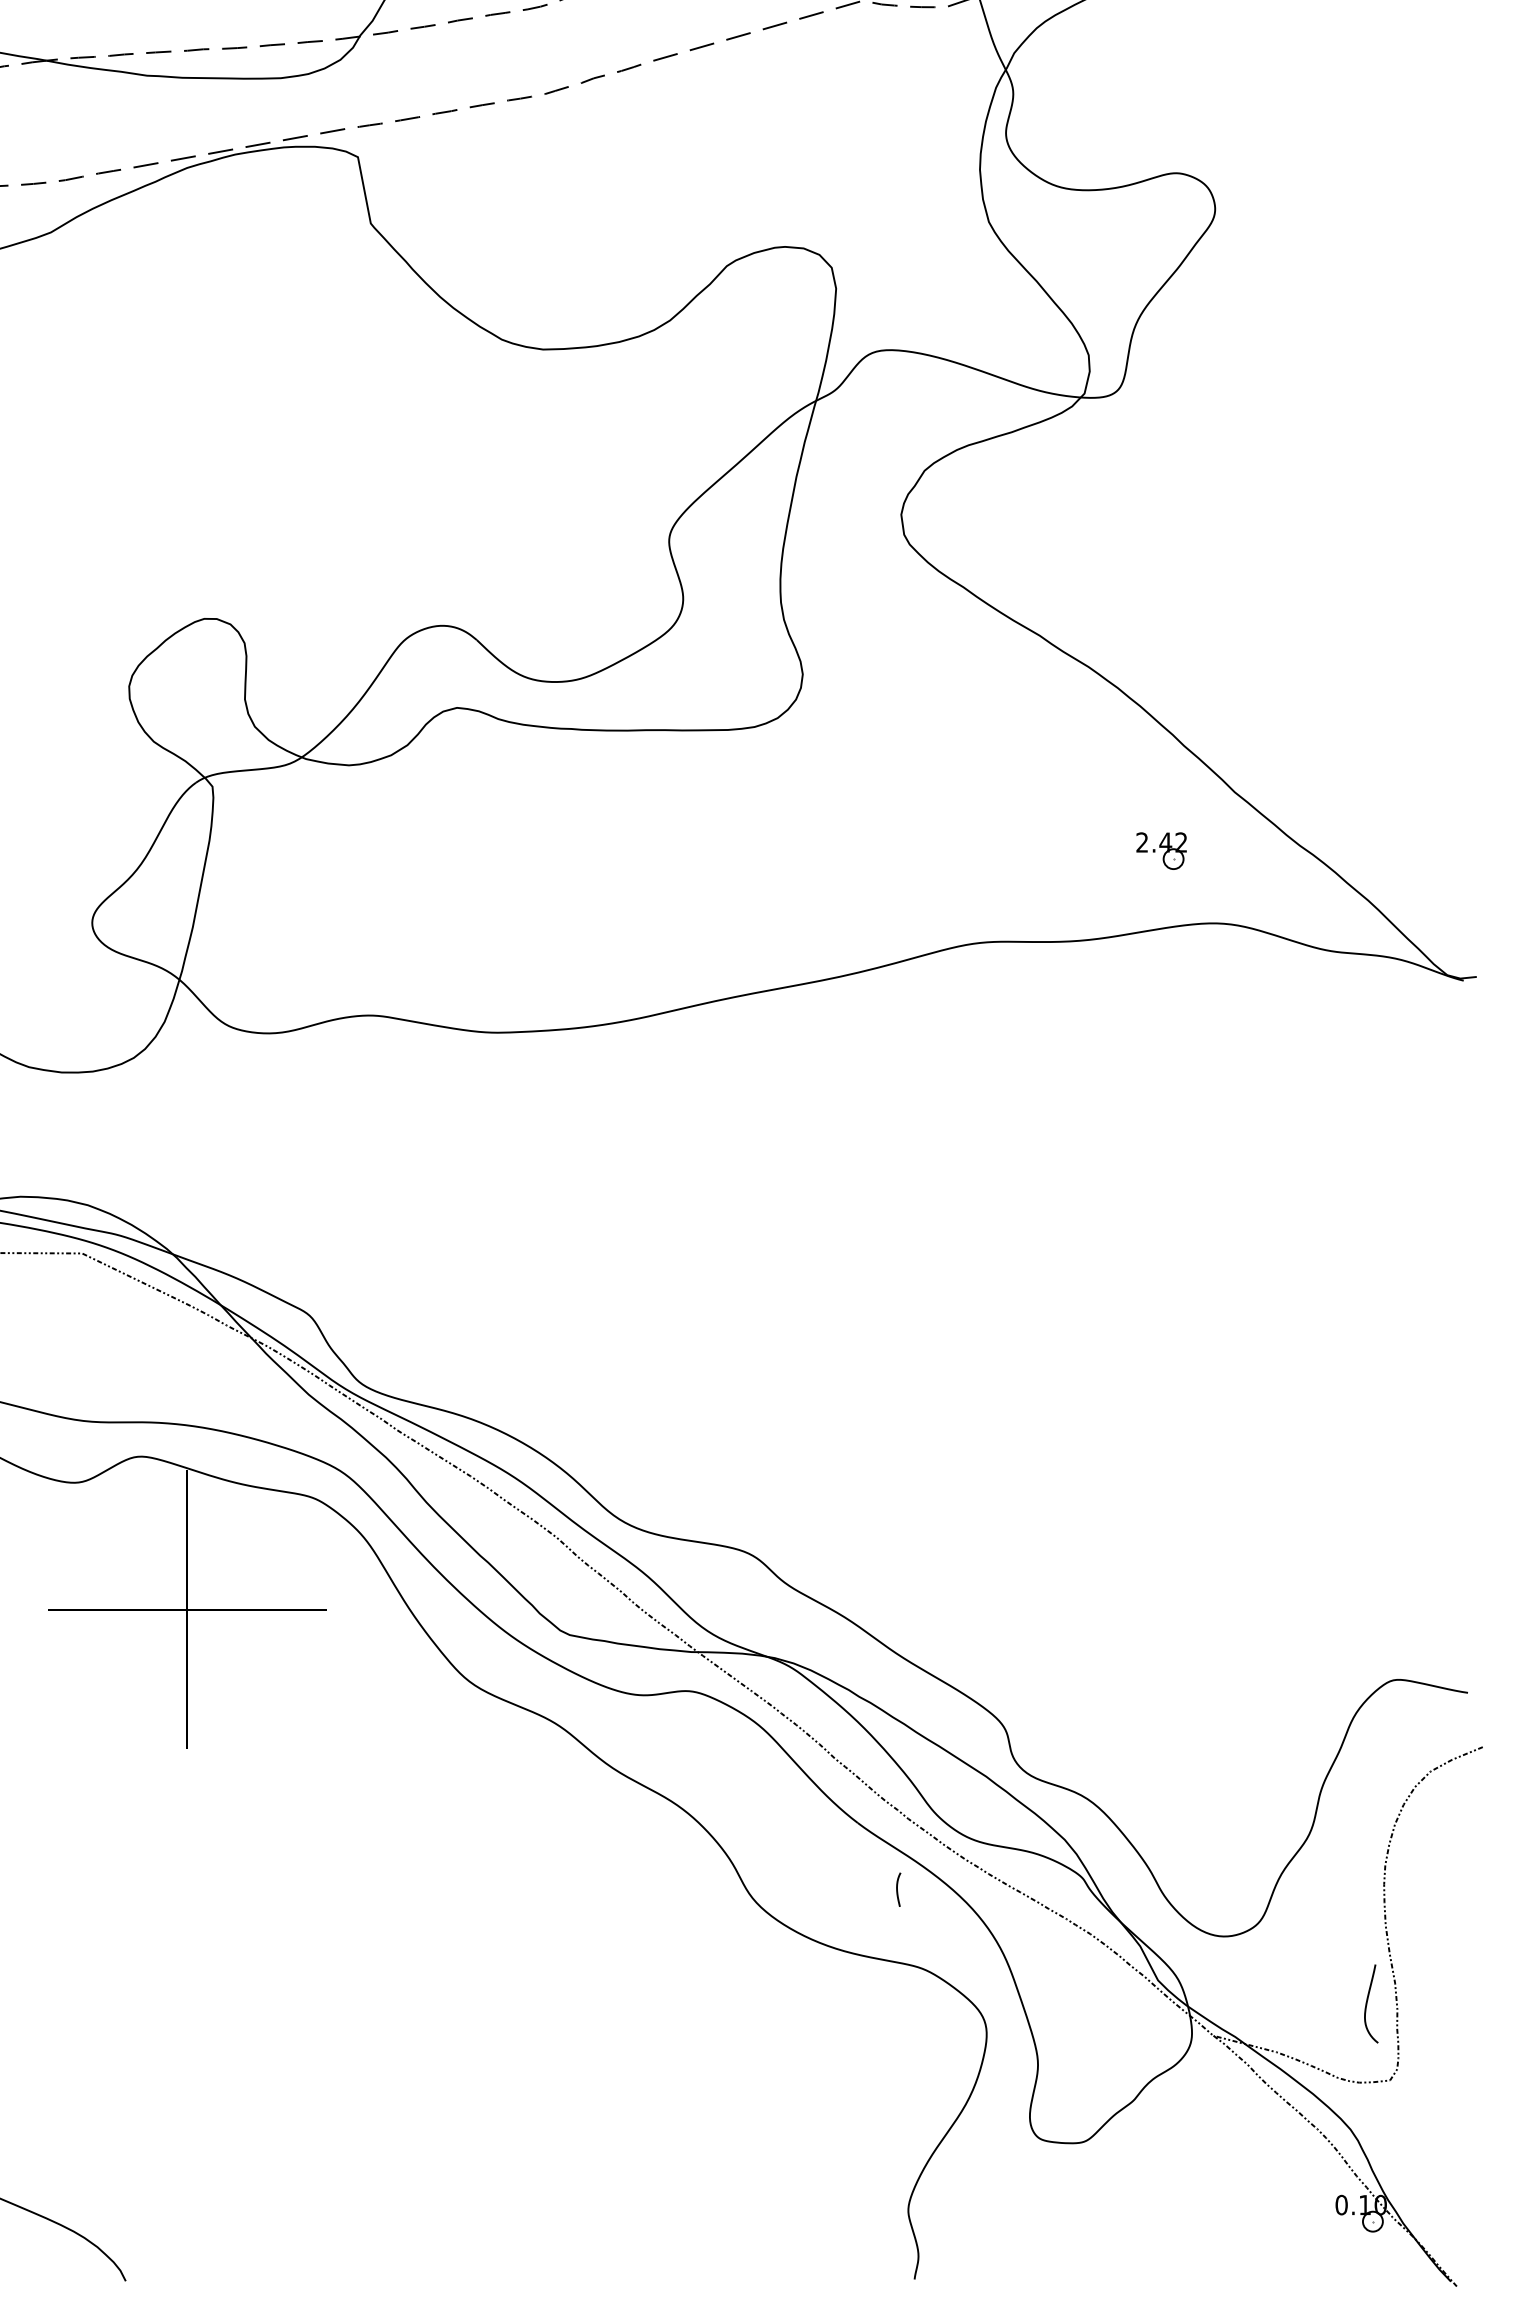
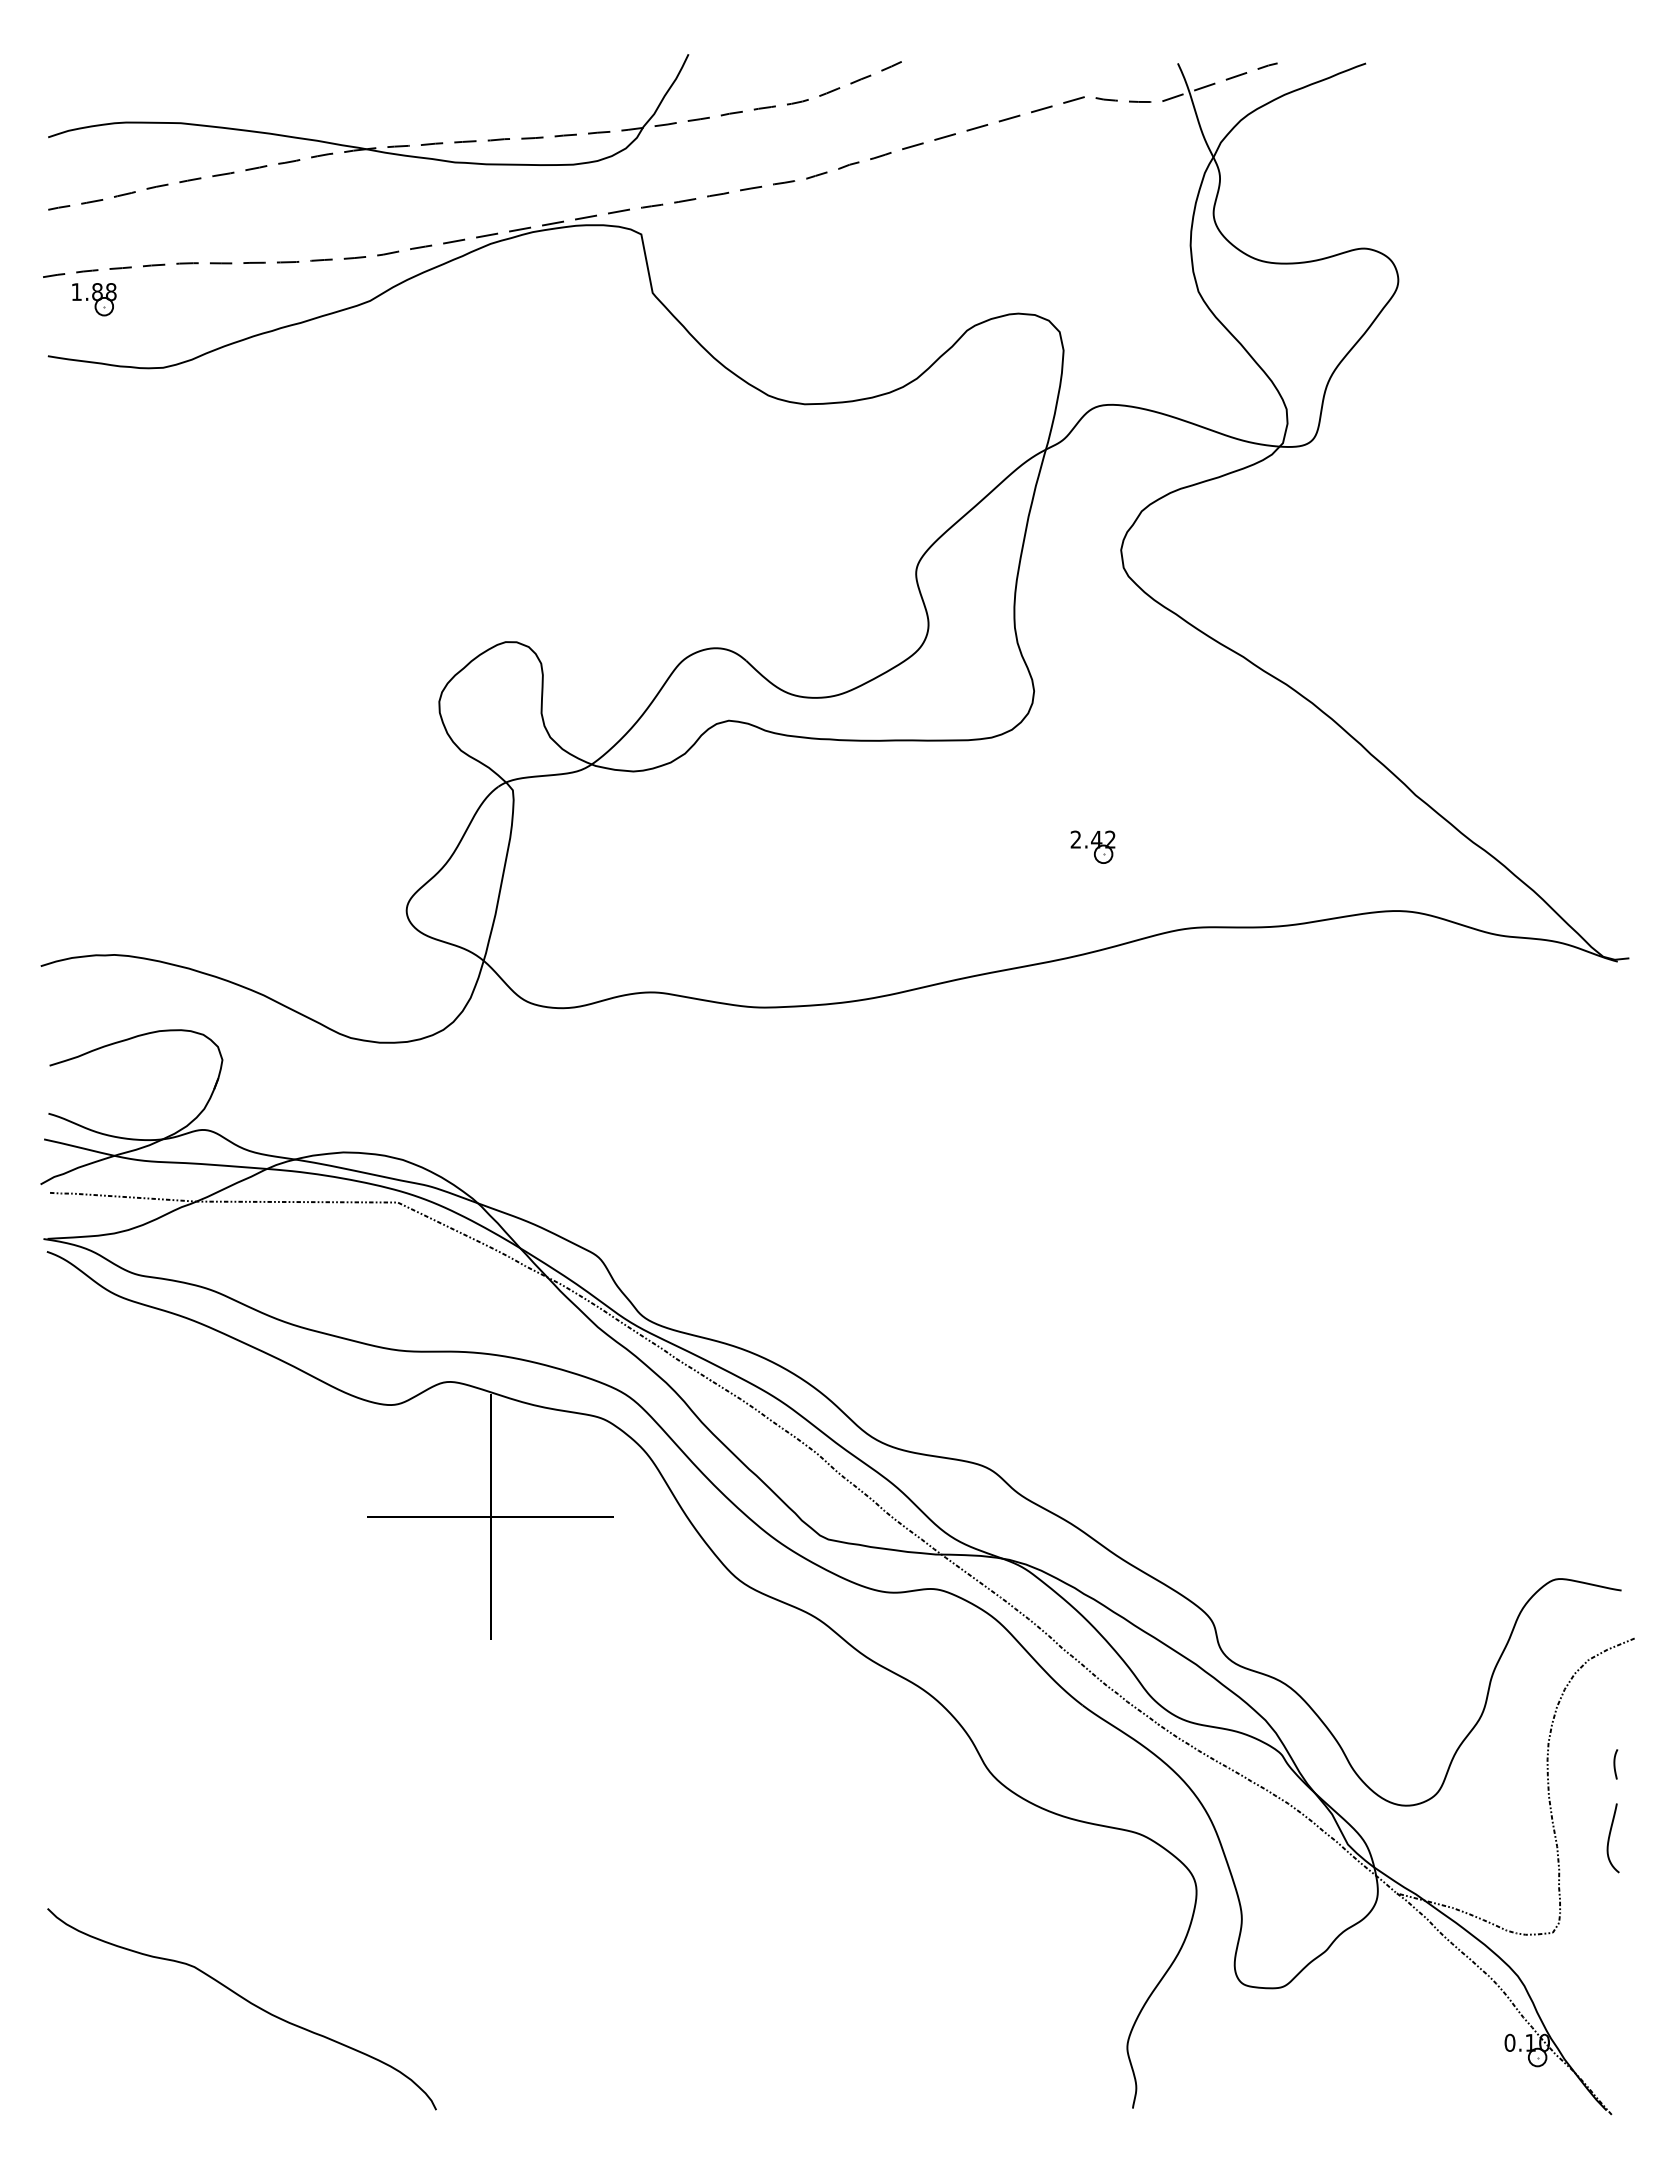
part: (1161, 850) -> (1092, 846), moved
curve: (898, 1889) -> (1615, 1764), moved
curve: (1368, 2001) -> (1610, 1836), moved

